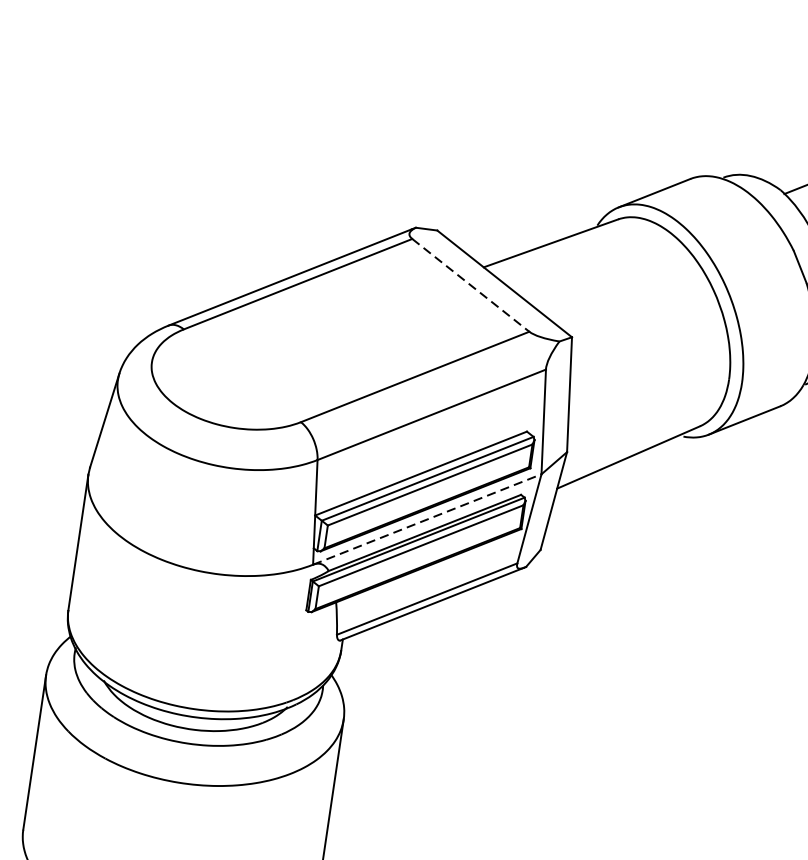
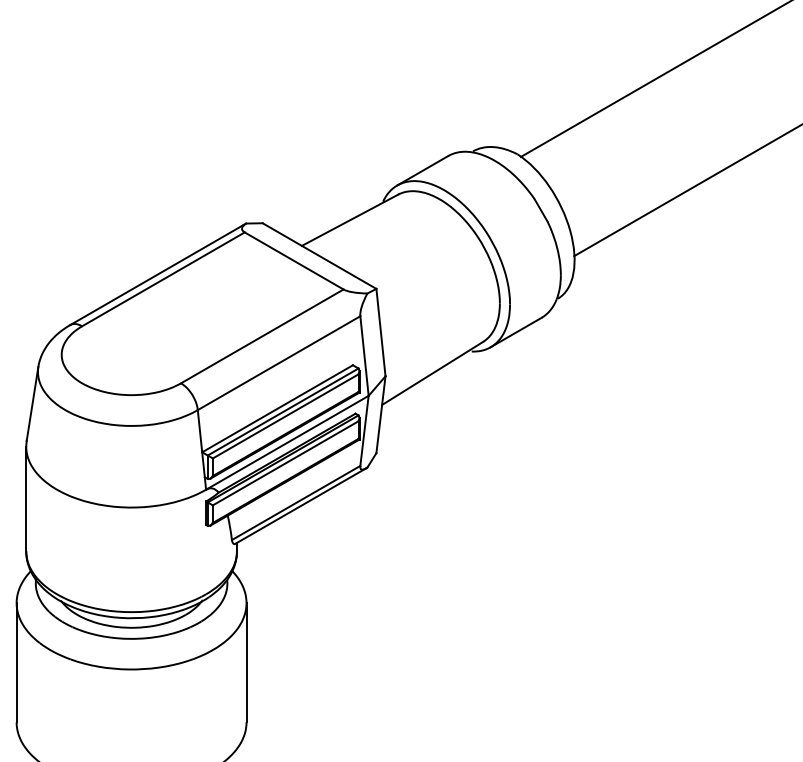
line: (471, 286) -> (294, 261), dashed -> solid
line: (427, 519) -> (287, 442), dashed -> solid

